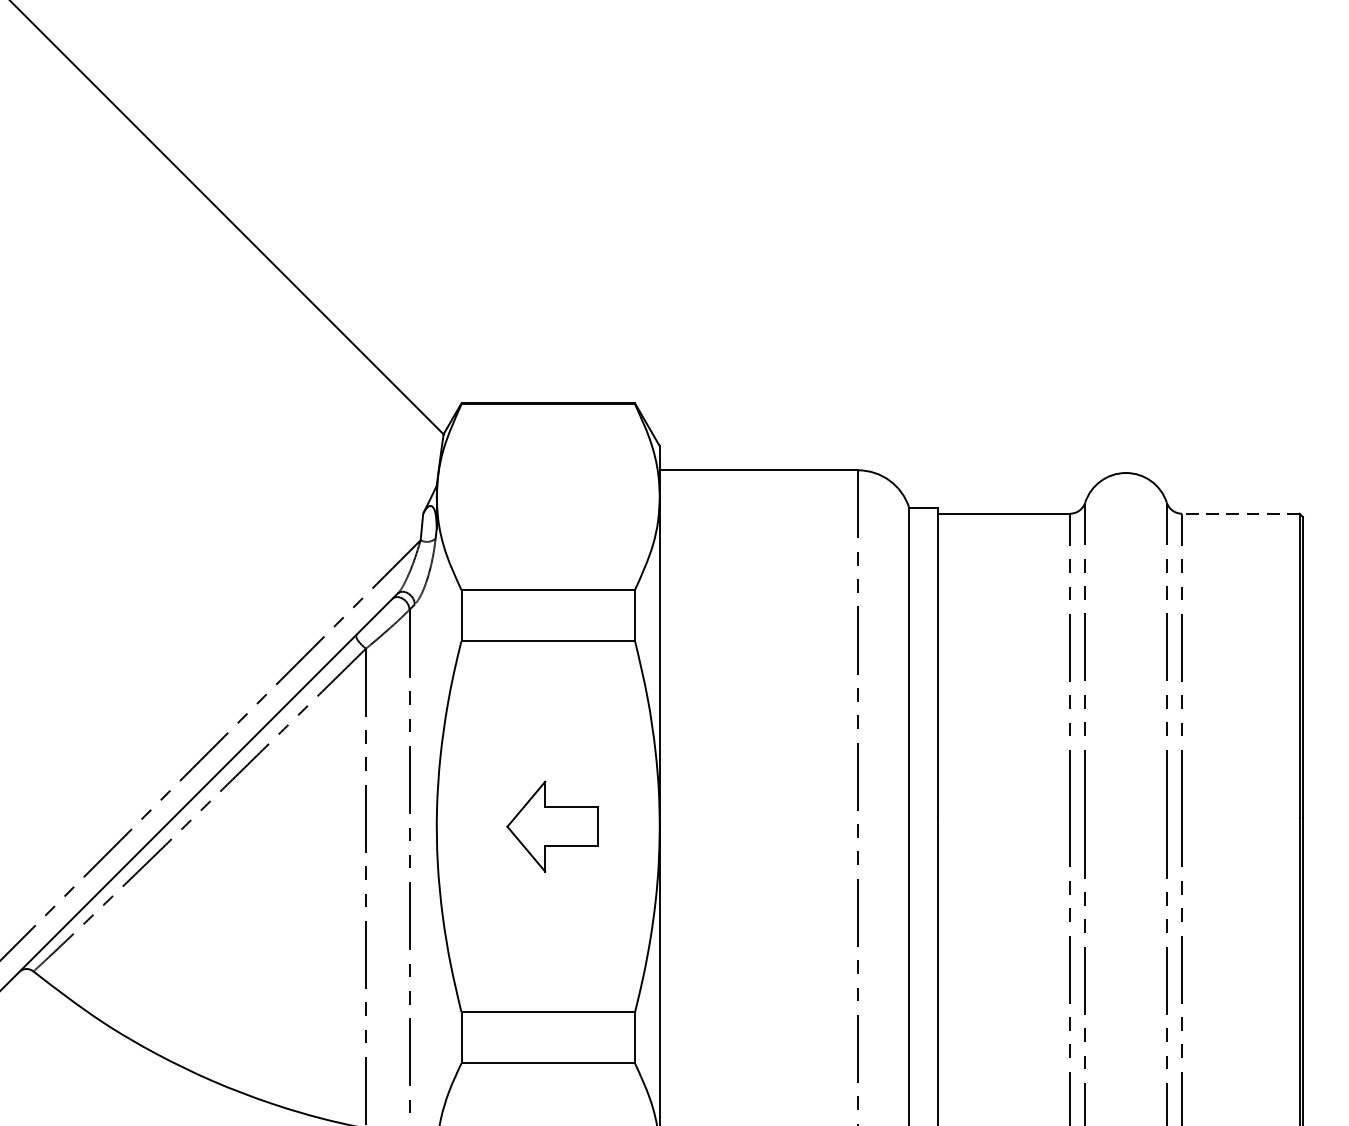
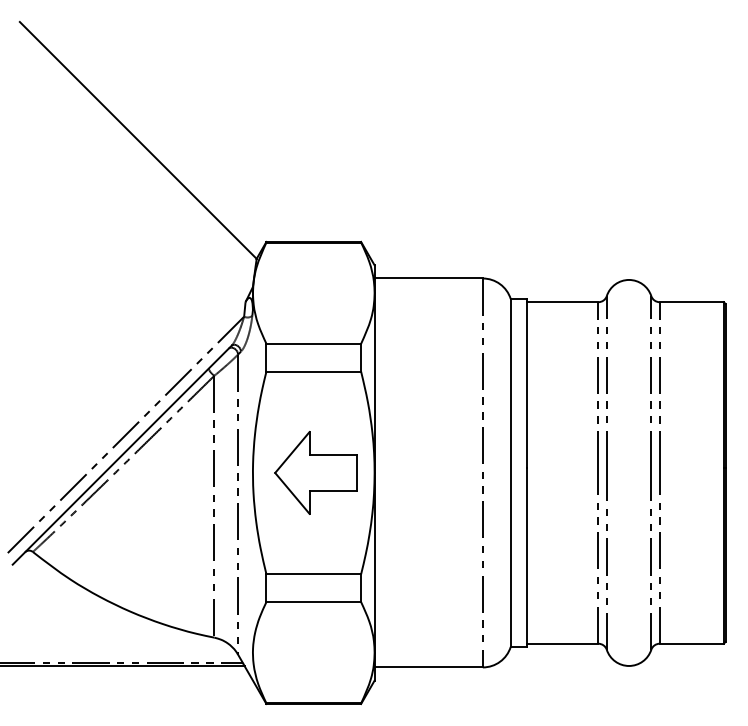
line: (1240, 514) -> (691, 302), dashed -> solid
part: (551, 825) -> (315, 472), size x1.67

